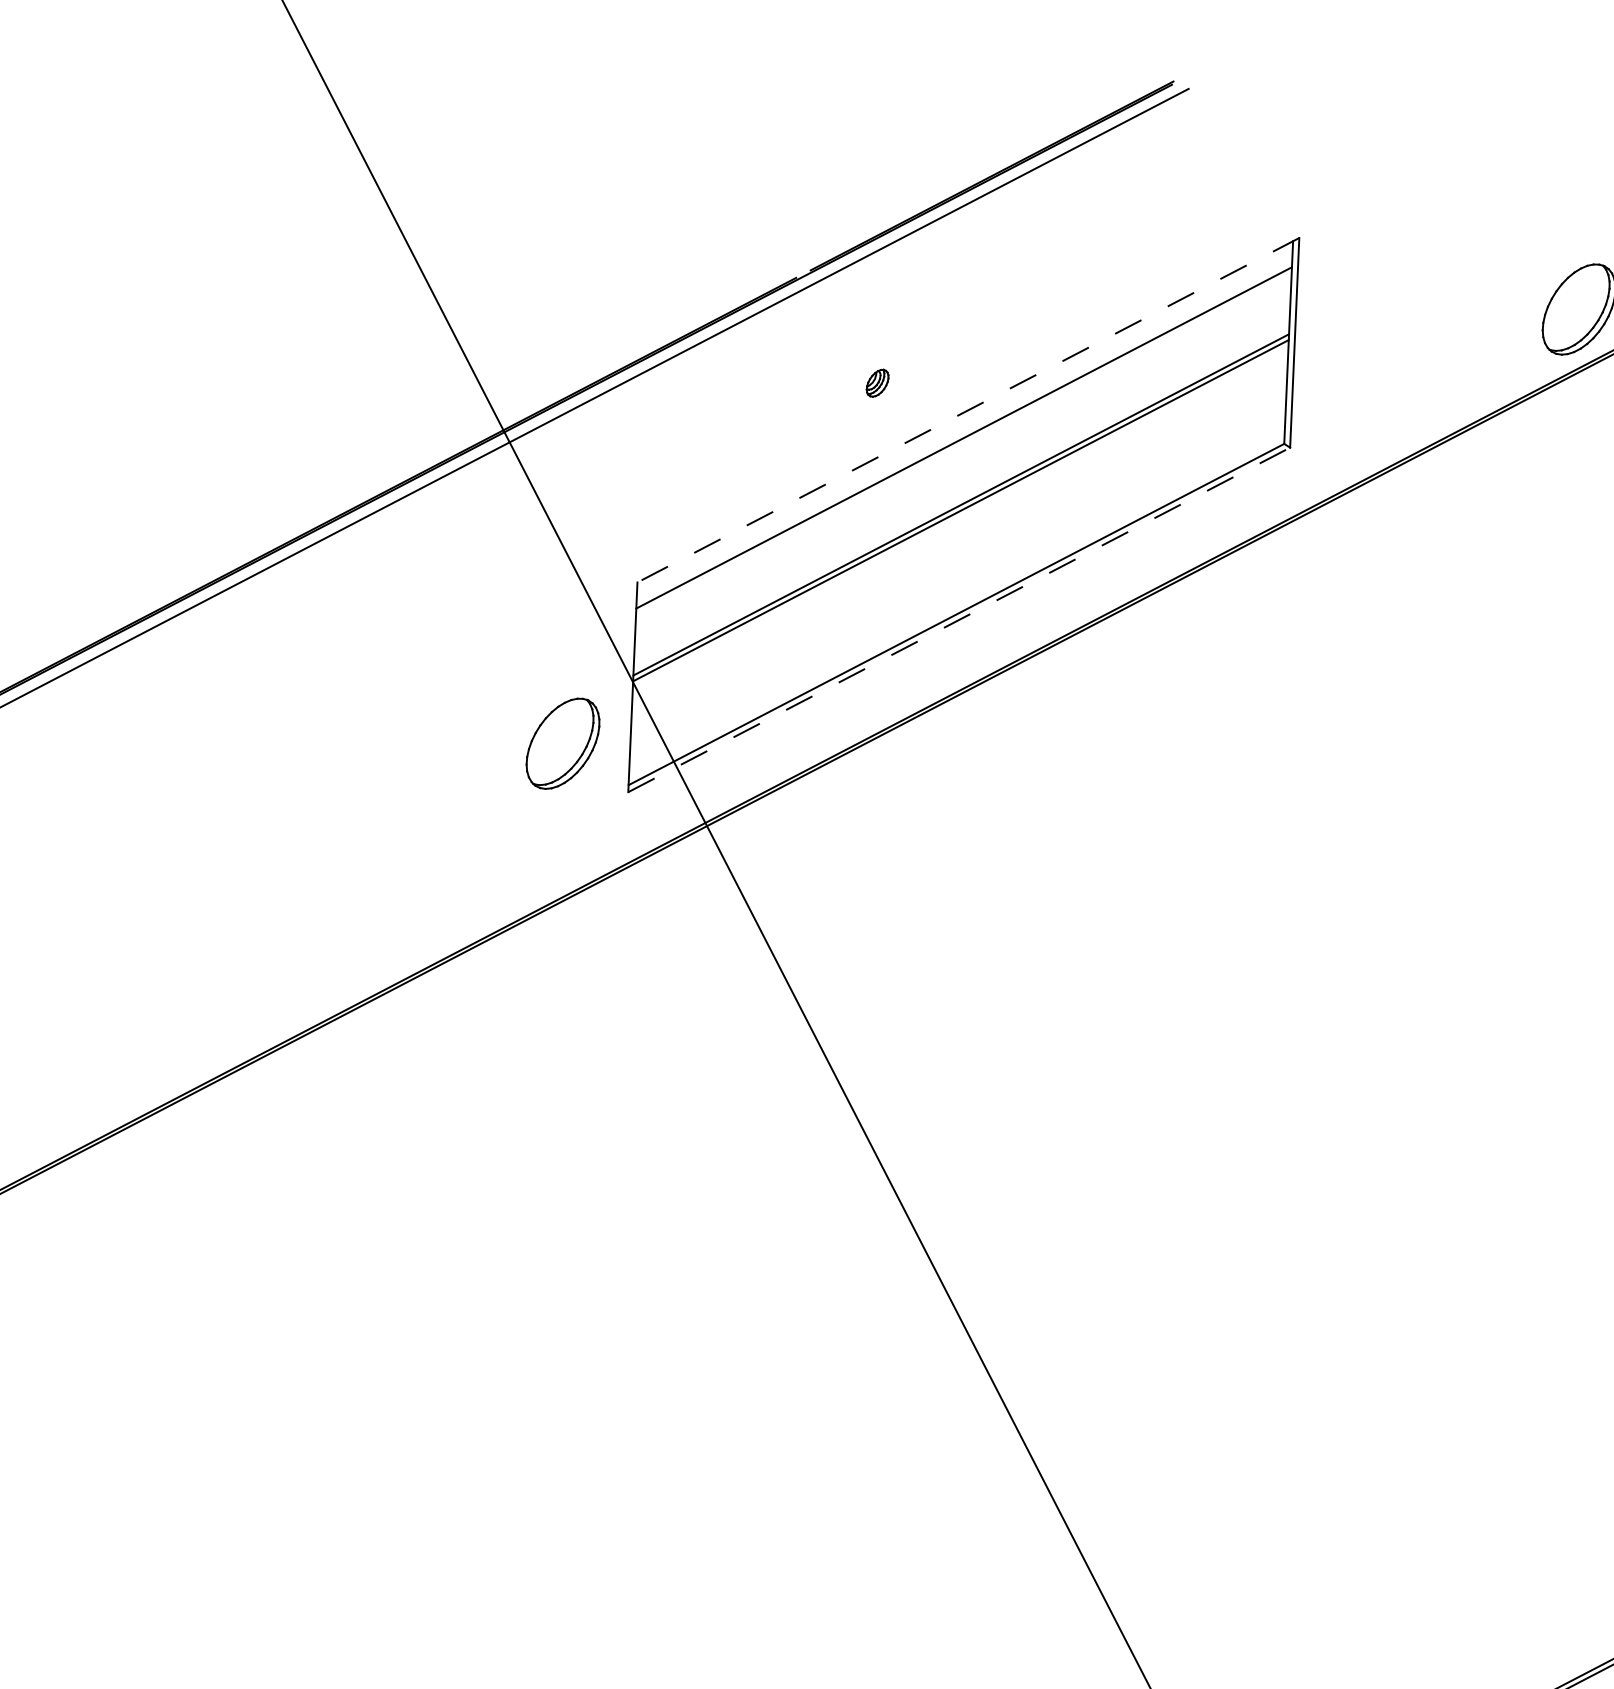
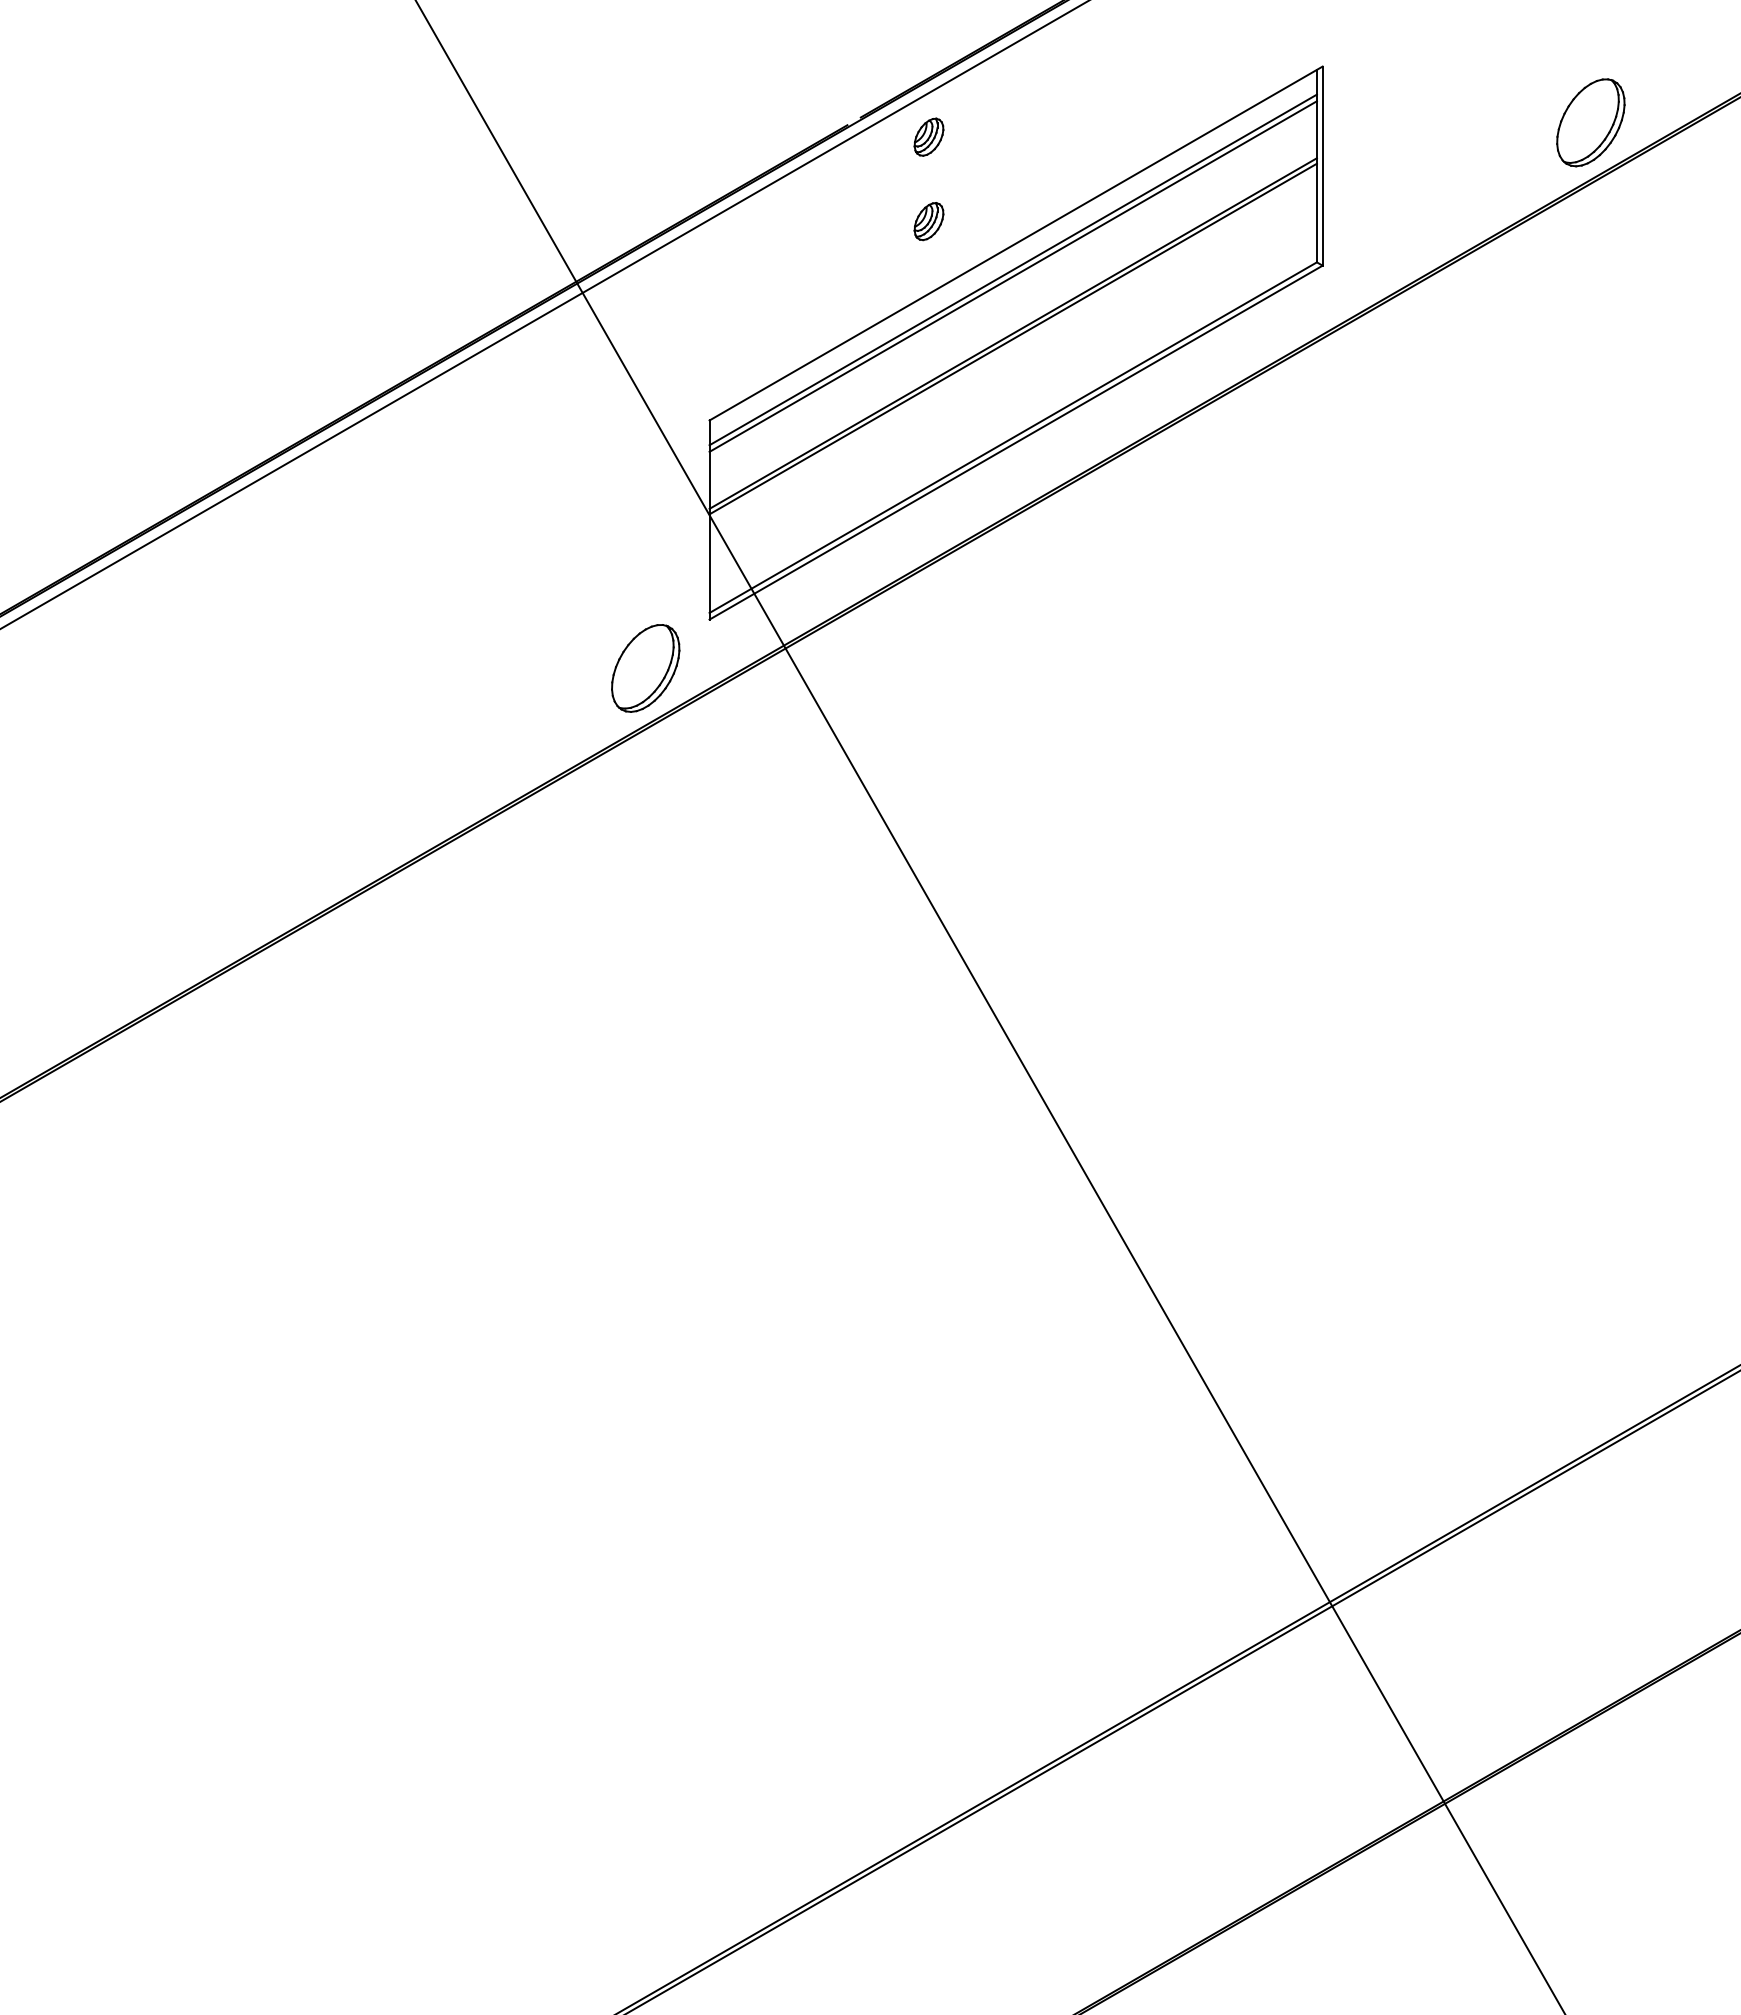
part: (881, 293) -> (928, 136), added
part: (877, 383) -> (928, 221), size x1.43
line: (968, 410) -> (1016, 243), dashed -> solid
line: (963, 444) -> (1012, 276), added
line: (959, 619) -> (1016, 442), dashed -> solid
part: (562, 743) -> (645, 668), moved

